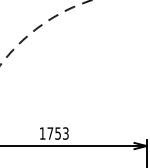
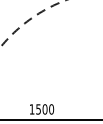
text: (57, 133) -> (44, 109), 1753 -> 1500

